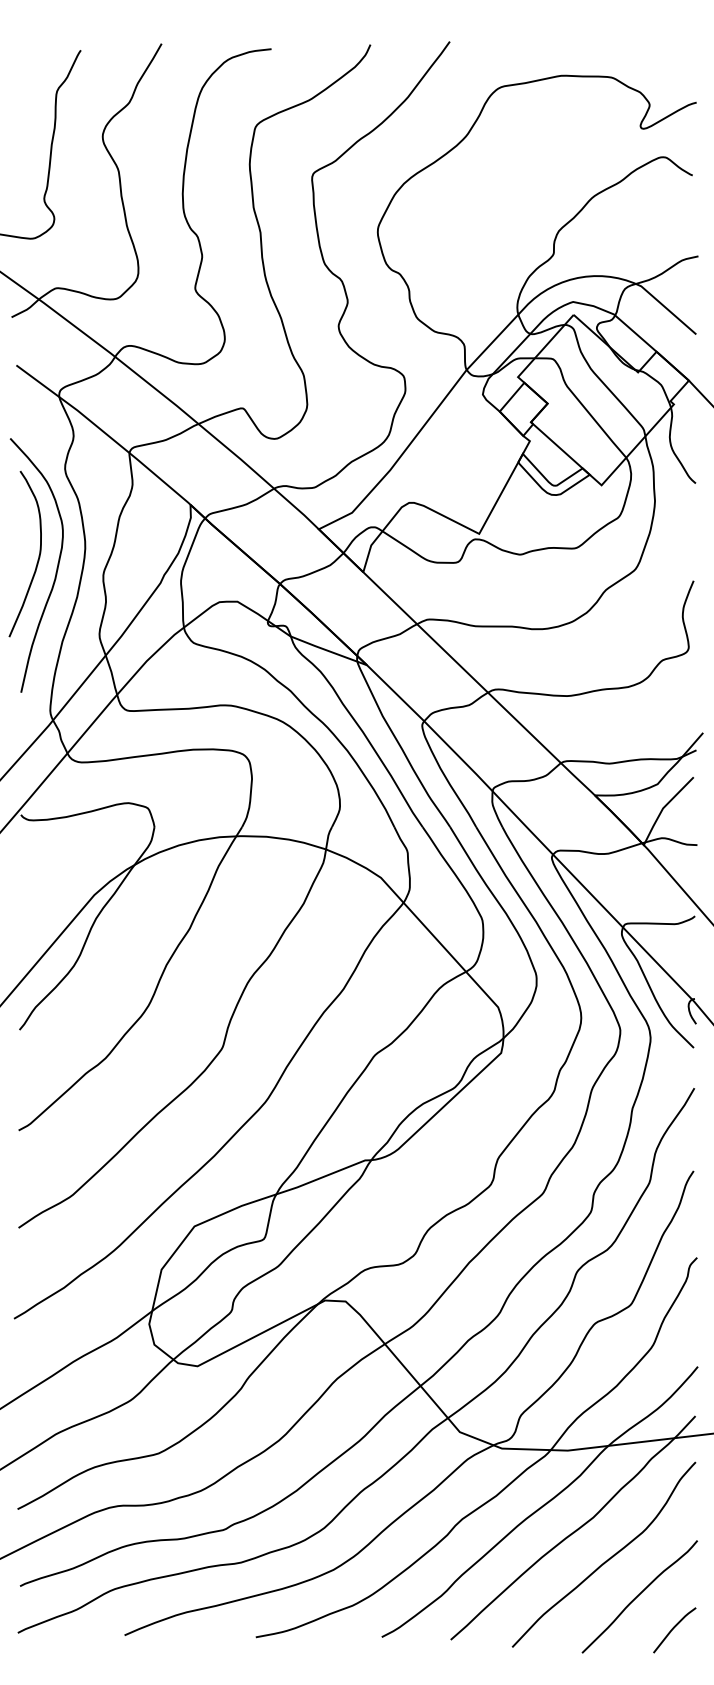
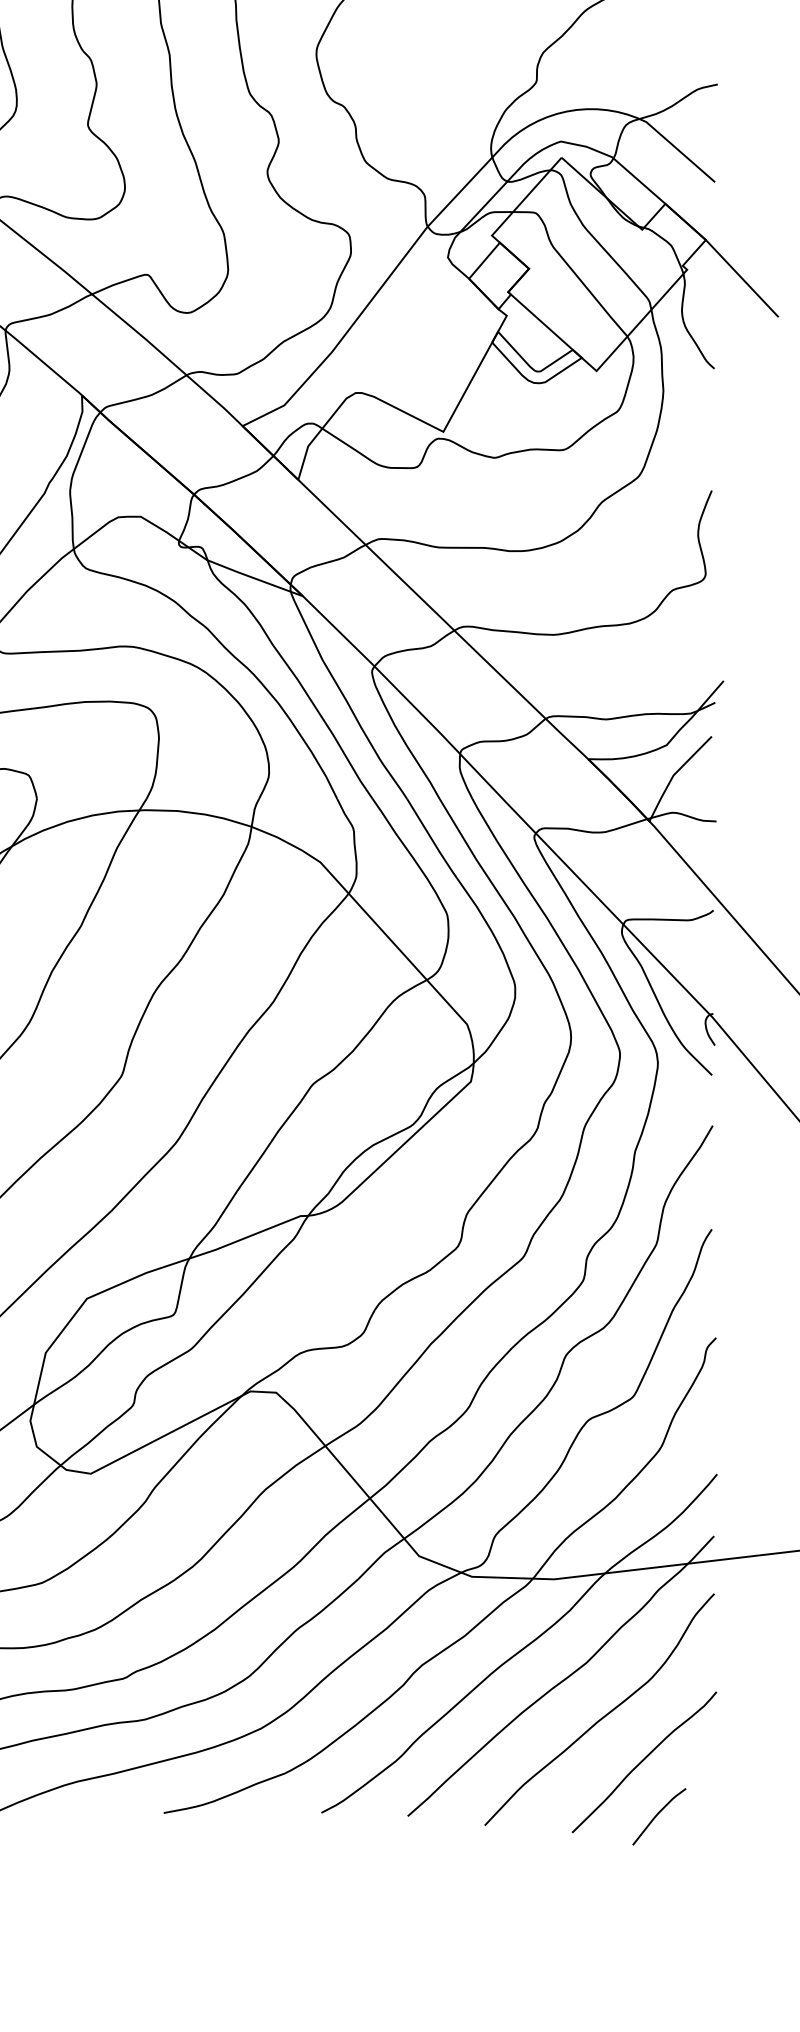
curve: (673, 1629) -> (657, 1815), moved

